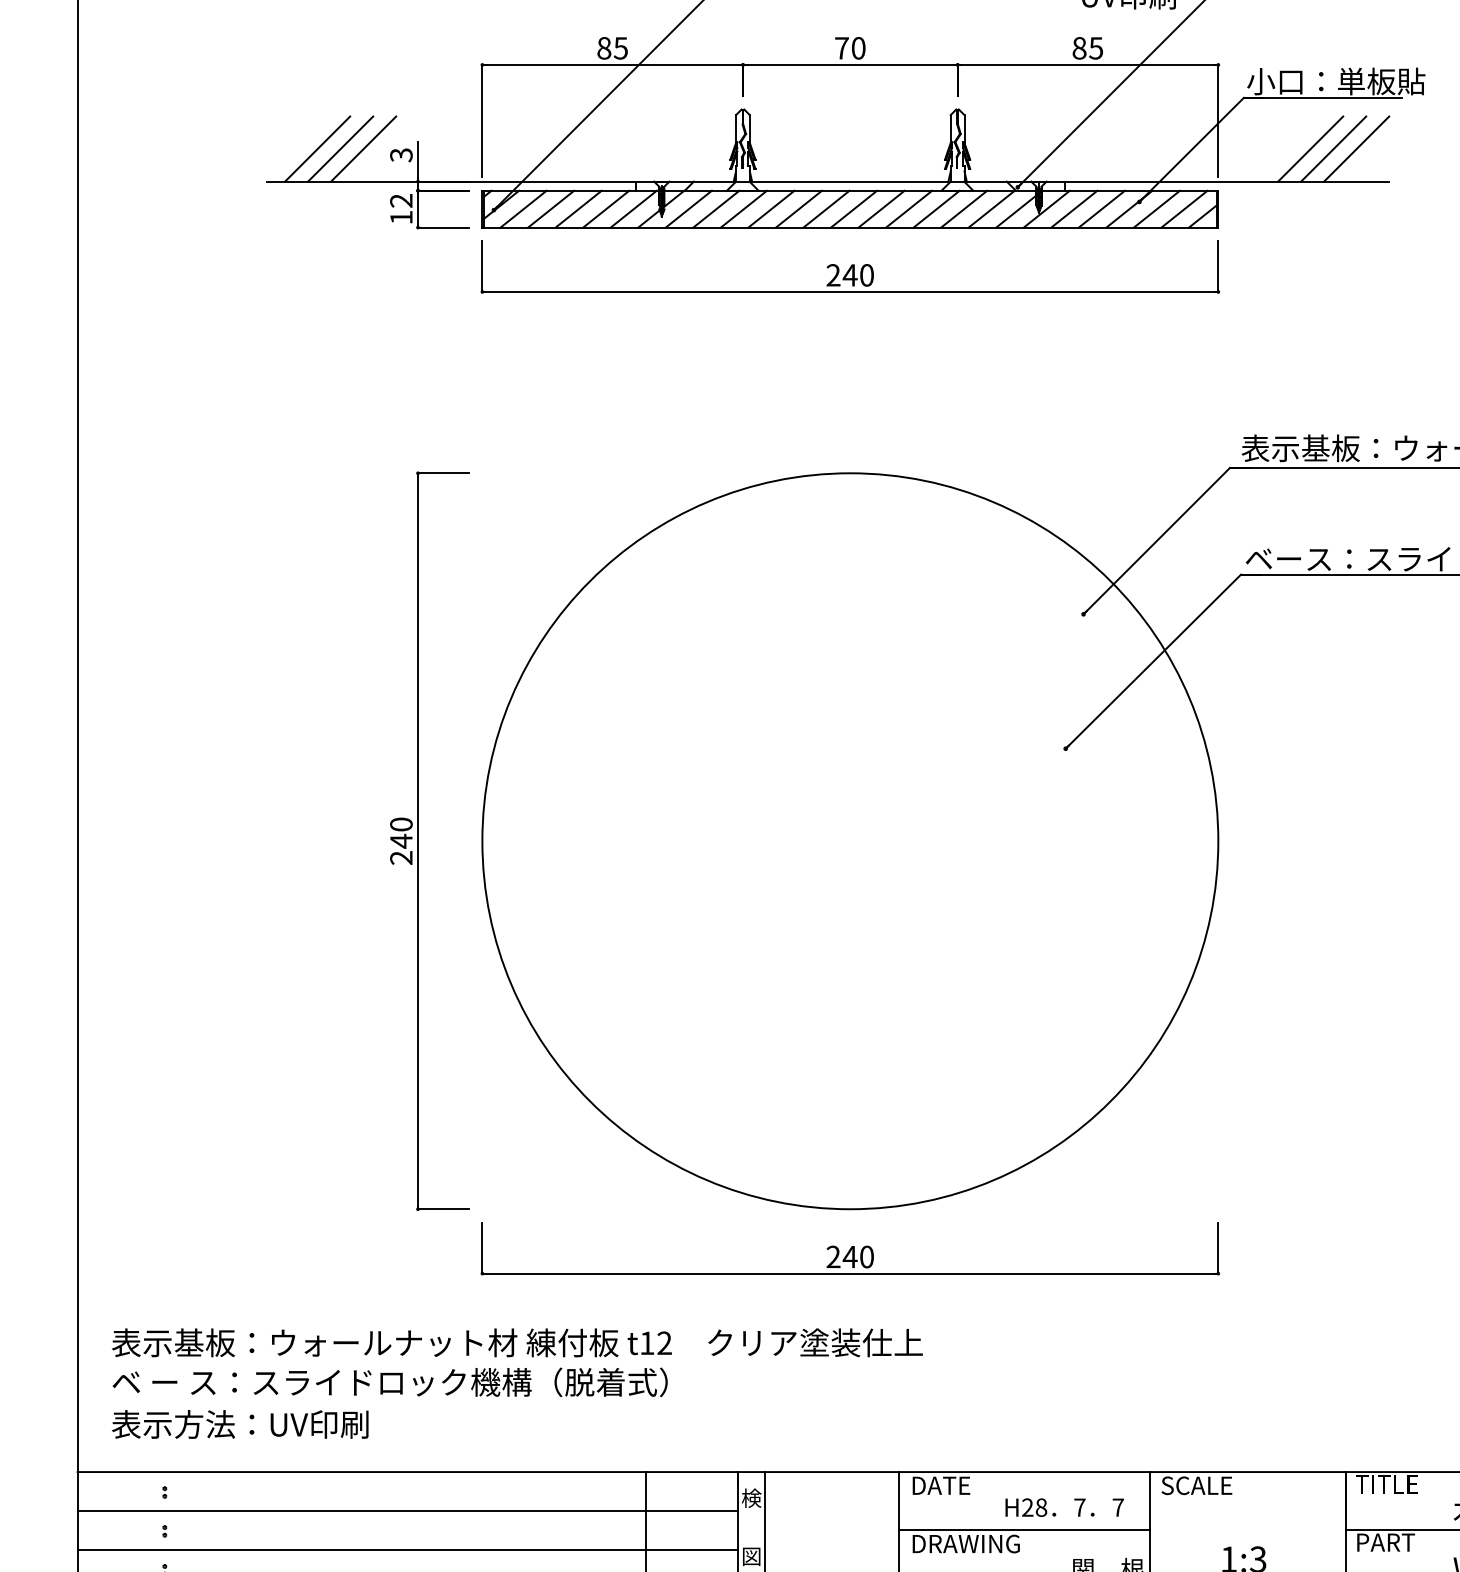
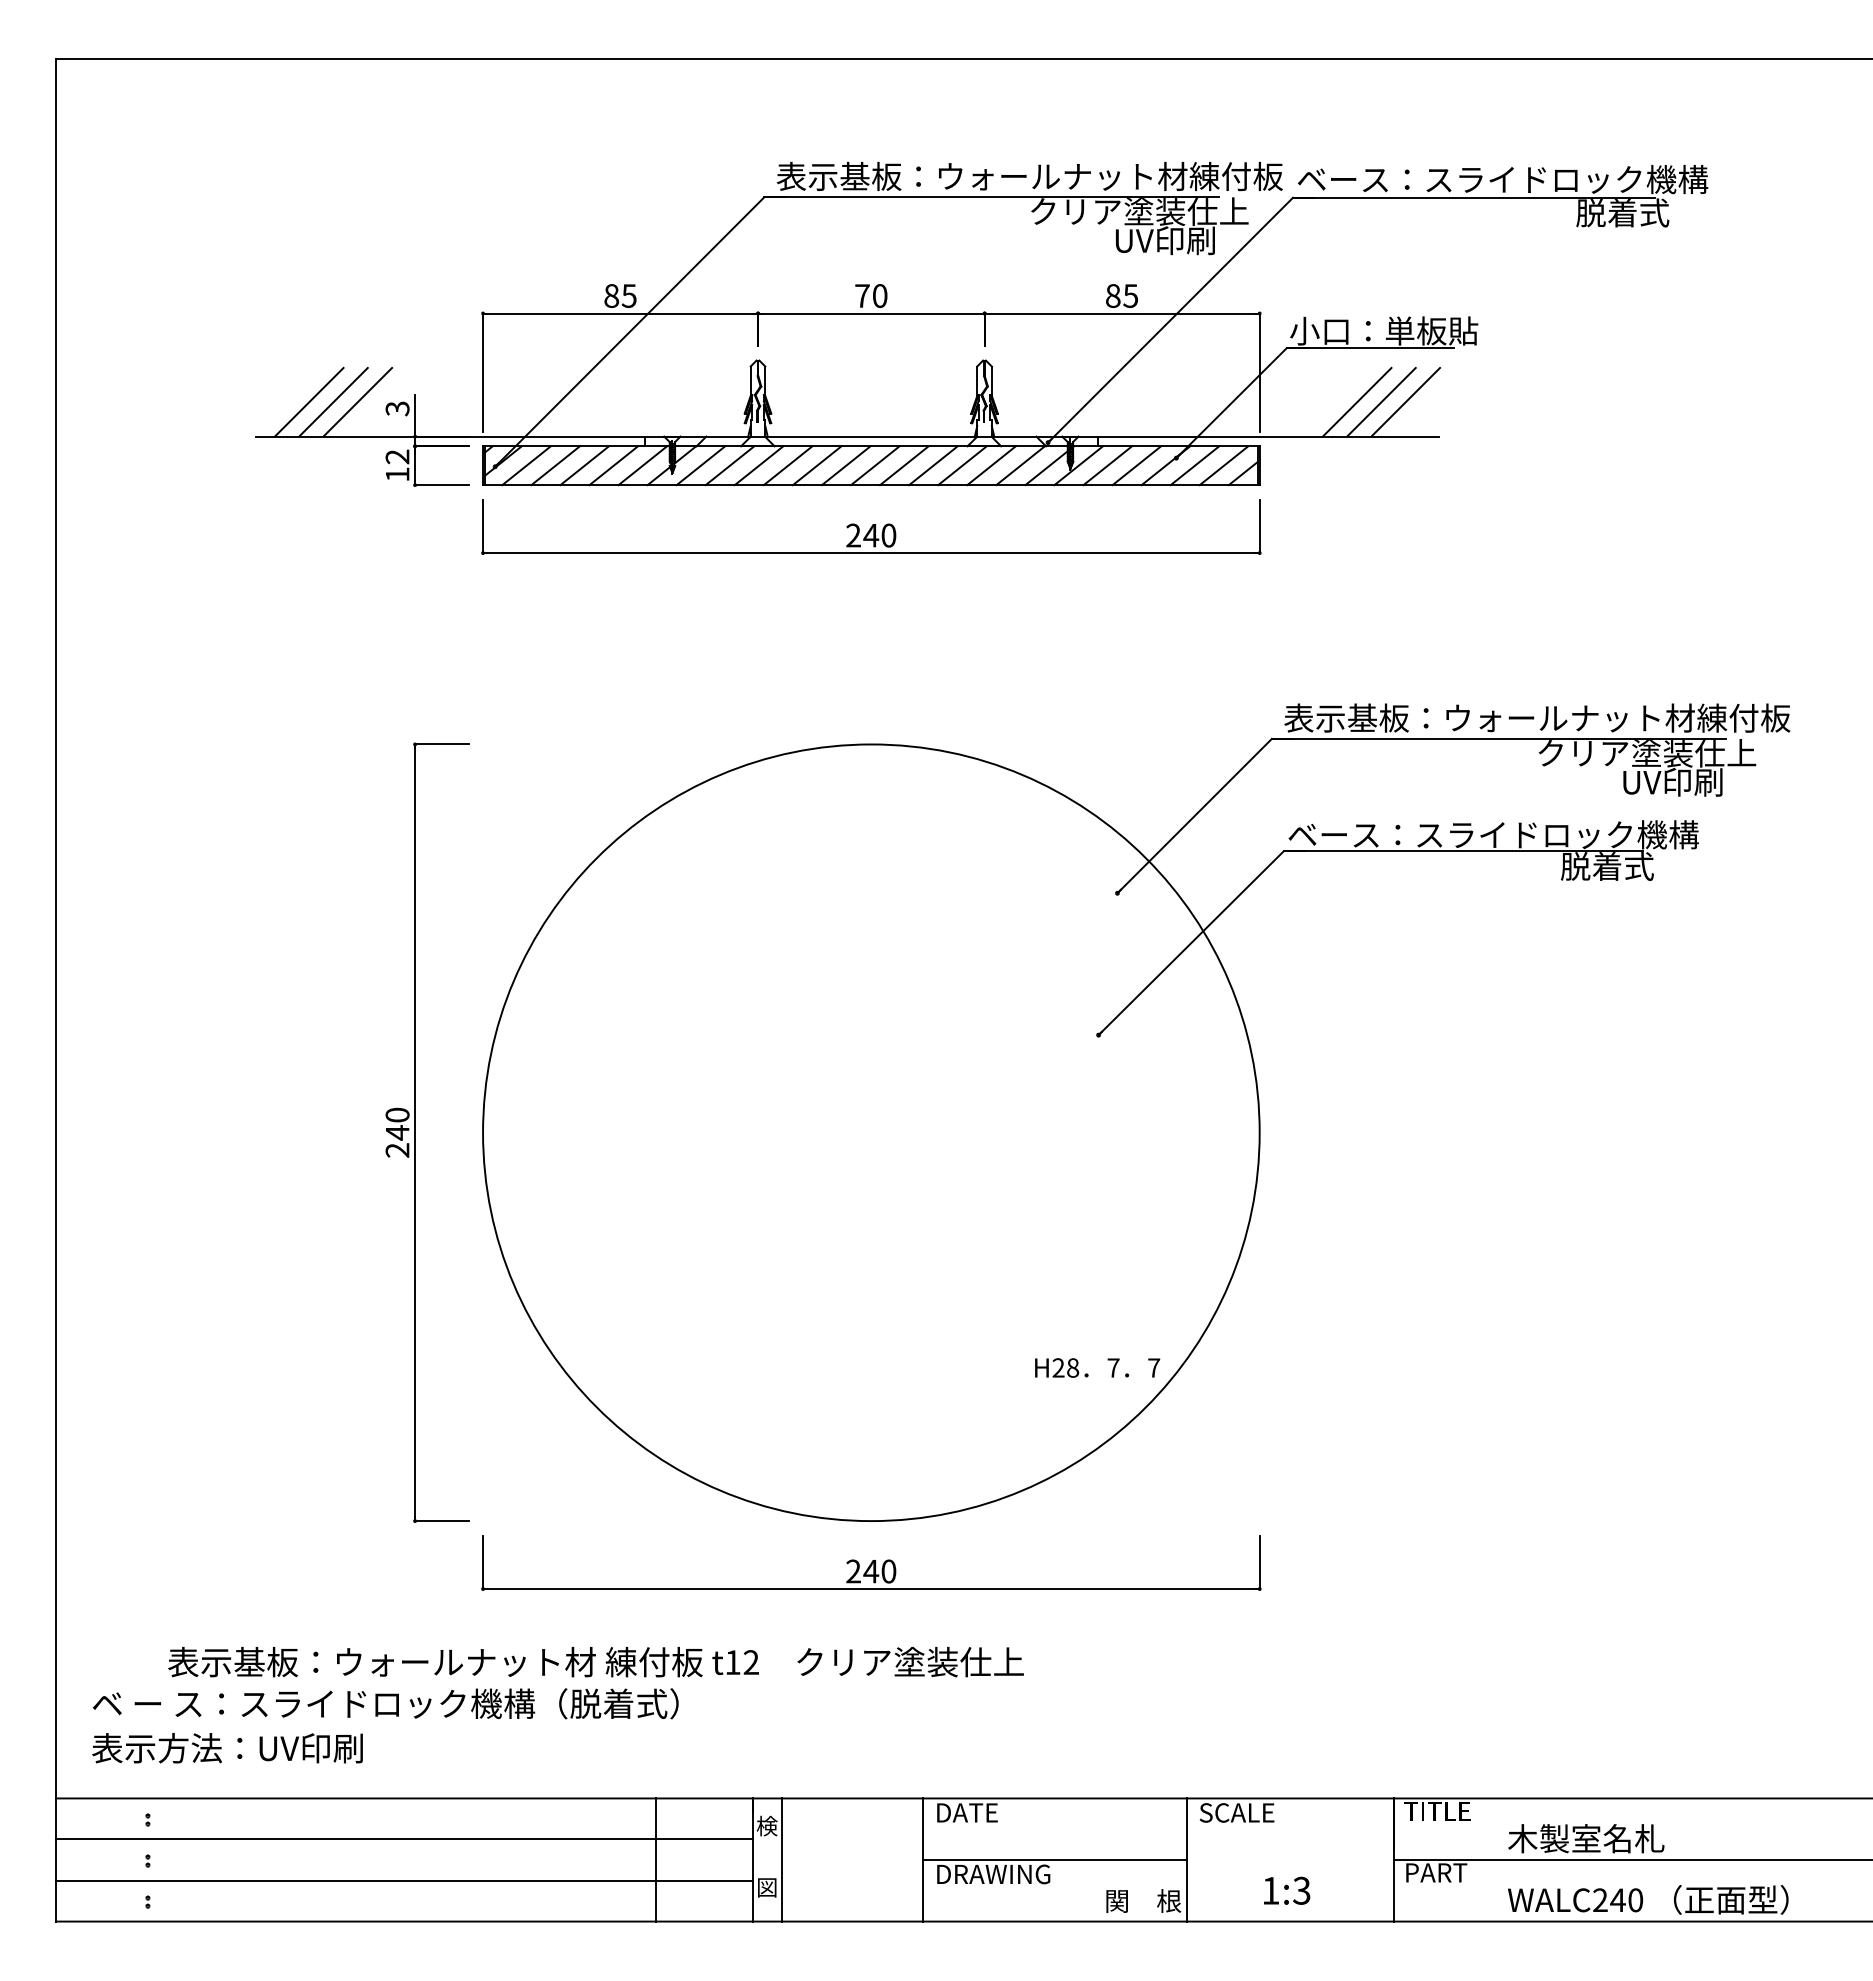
text: (516, 1343) -> (595, 1662), moved
text: (1064, 1507) -> (1097, 1367), moved

